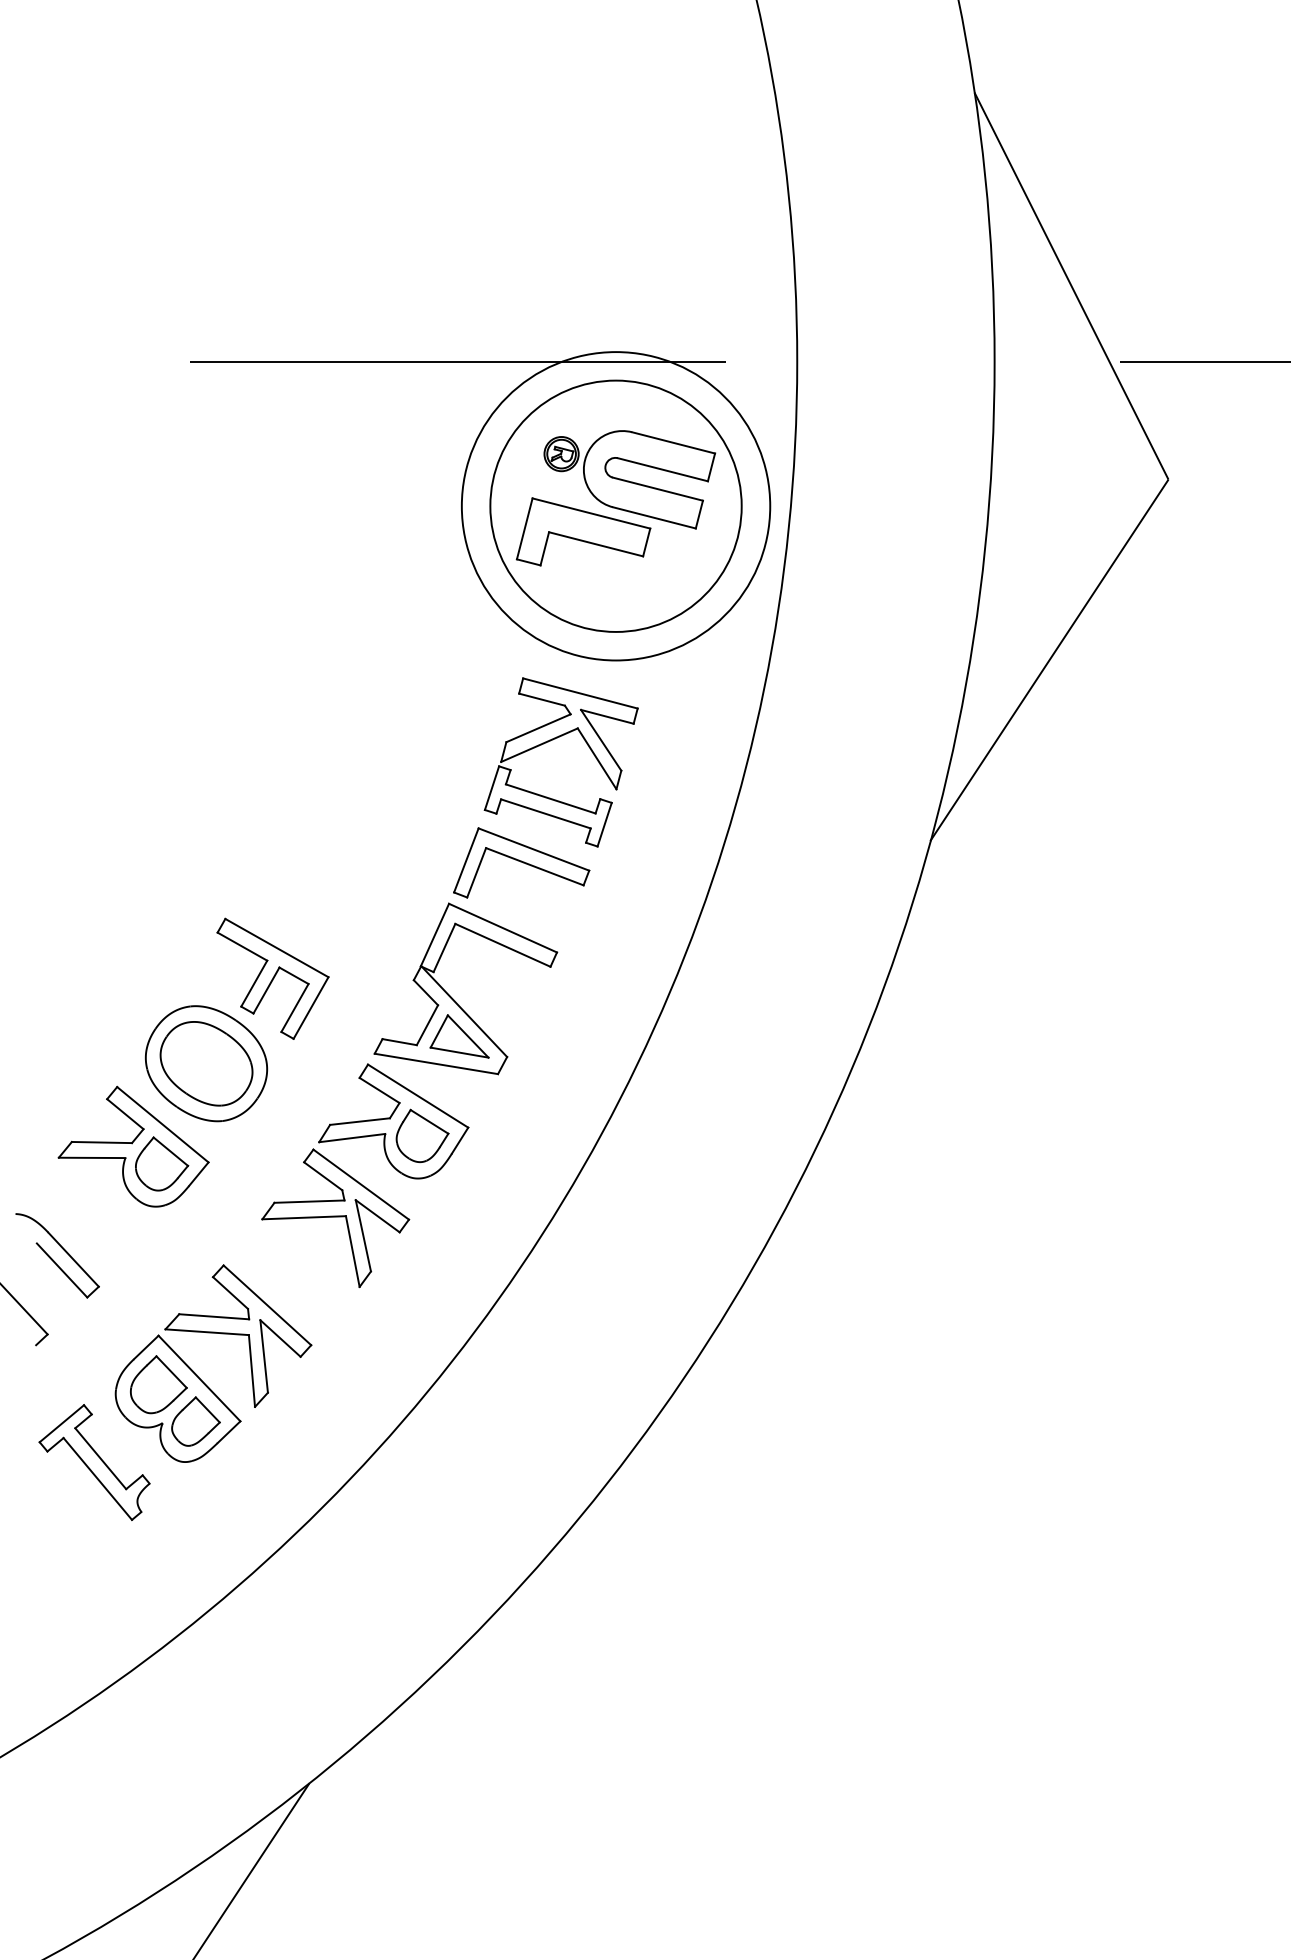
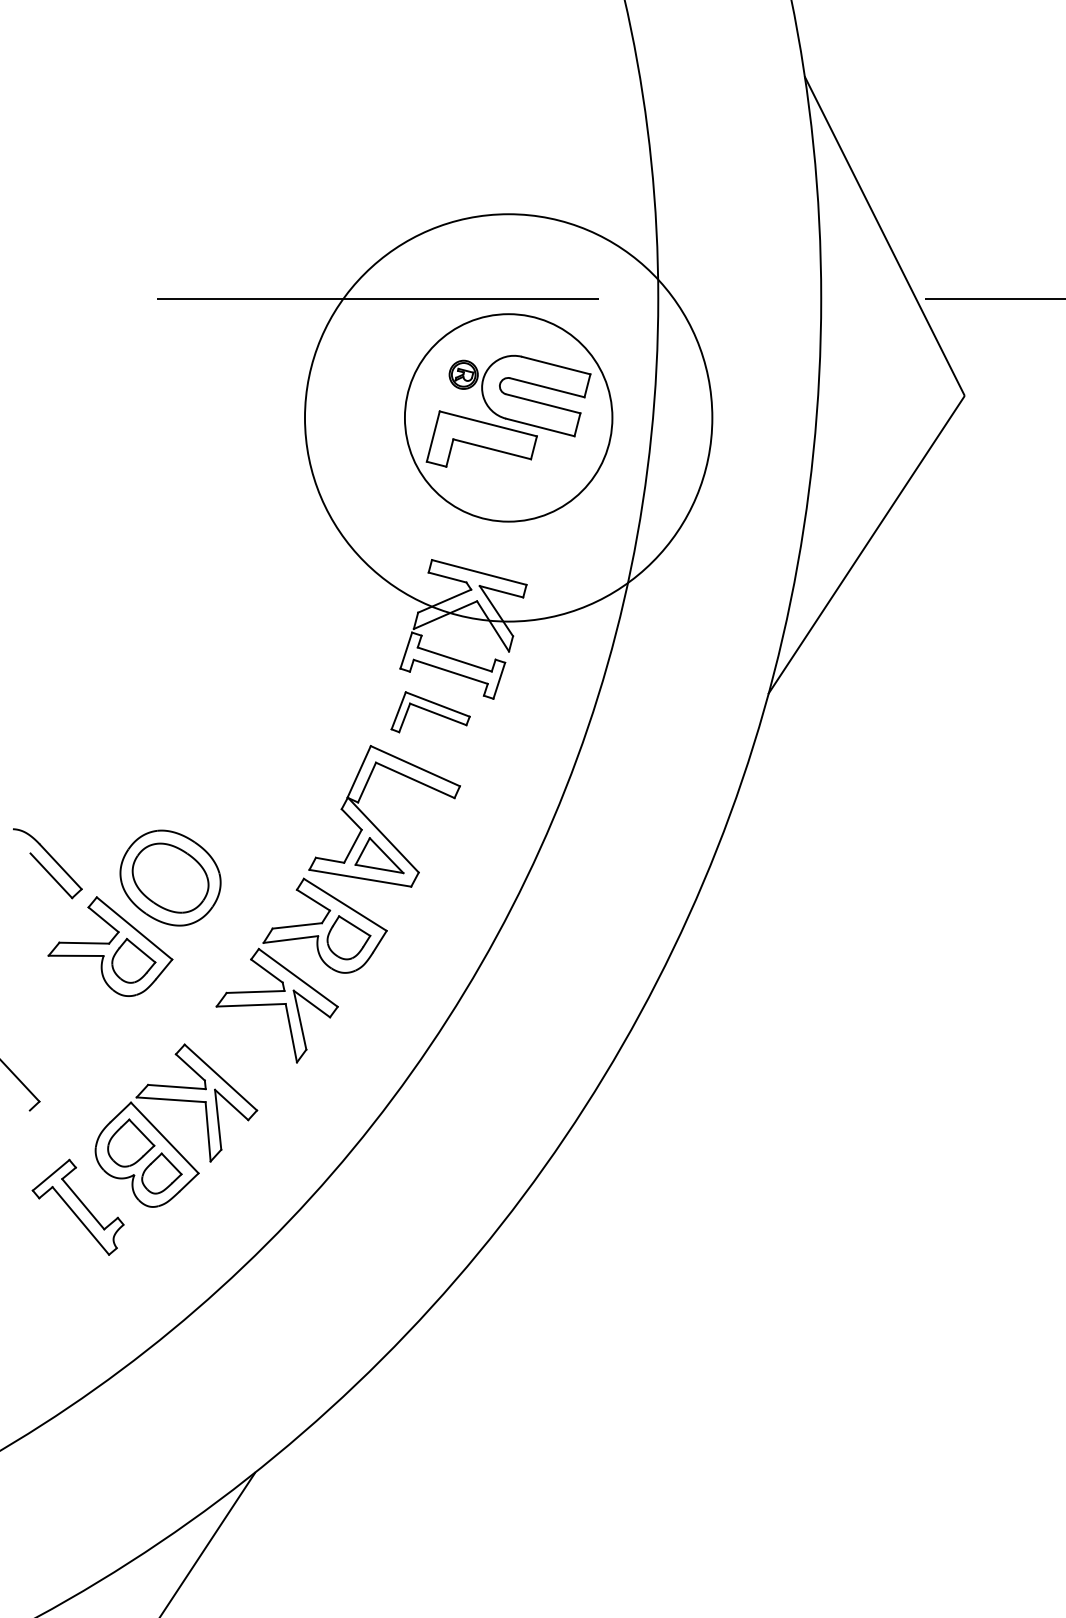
circle: (615, 505) -> (508, 417), size x1.6
part: (521, 861) -> (430, 711), size x0.7
part: (273, 978) -> (225, 807), removed
part: (57, 1255) -> (47, 863), moved

